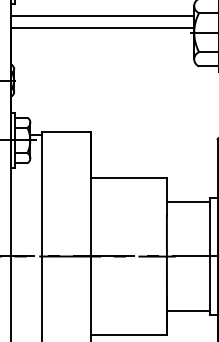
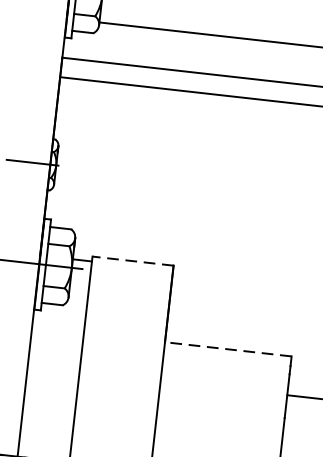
line: (65, 132) -> (131, 261), solid -> dashed
line: (128, 178) -> (227, 349), solid -> dashed

